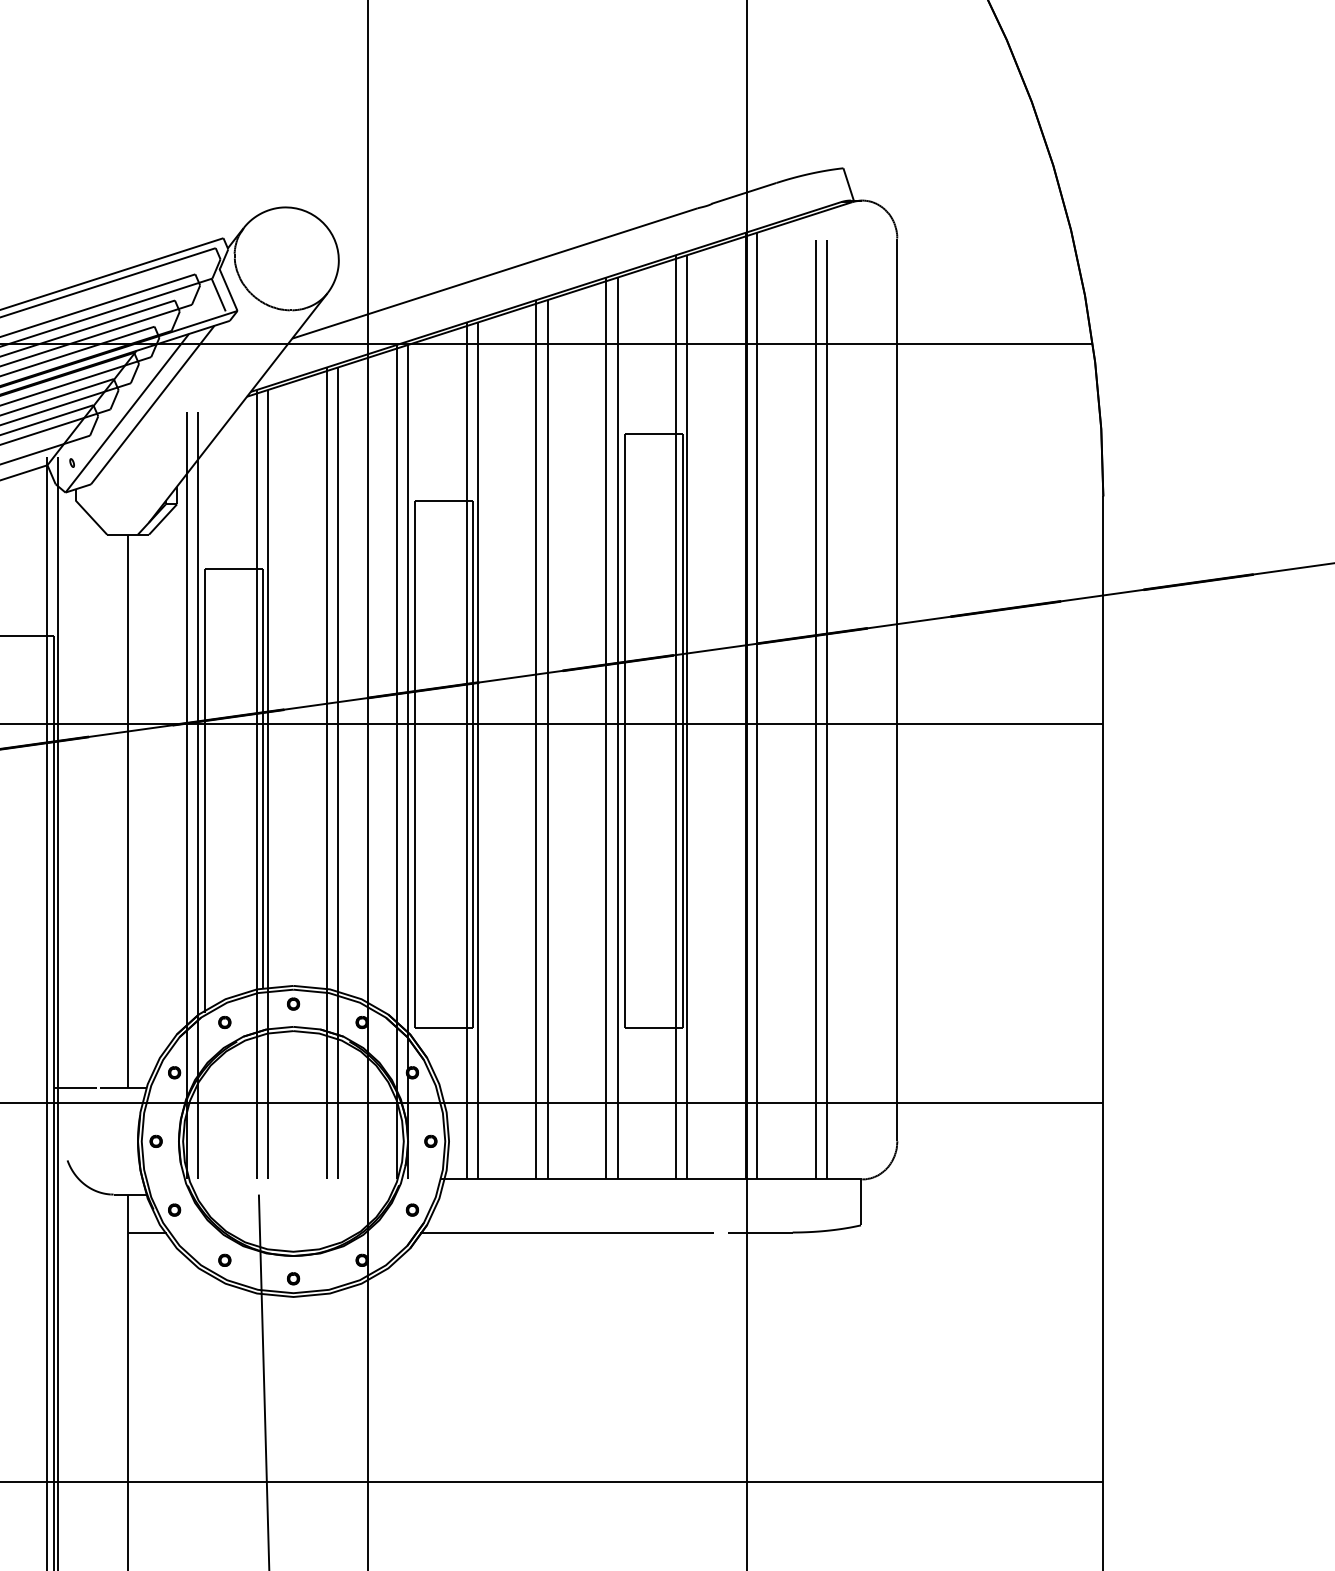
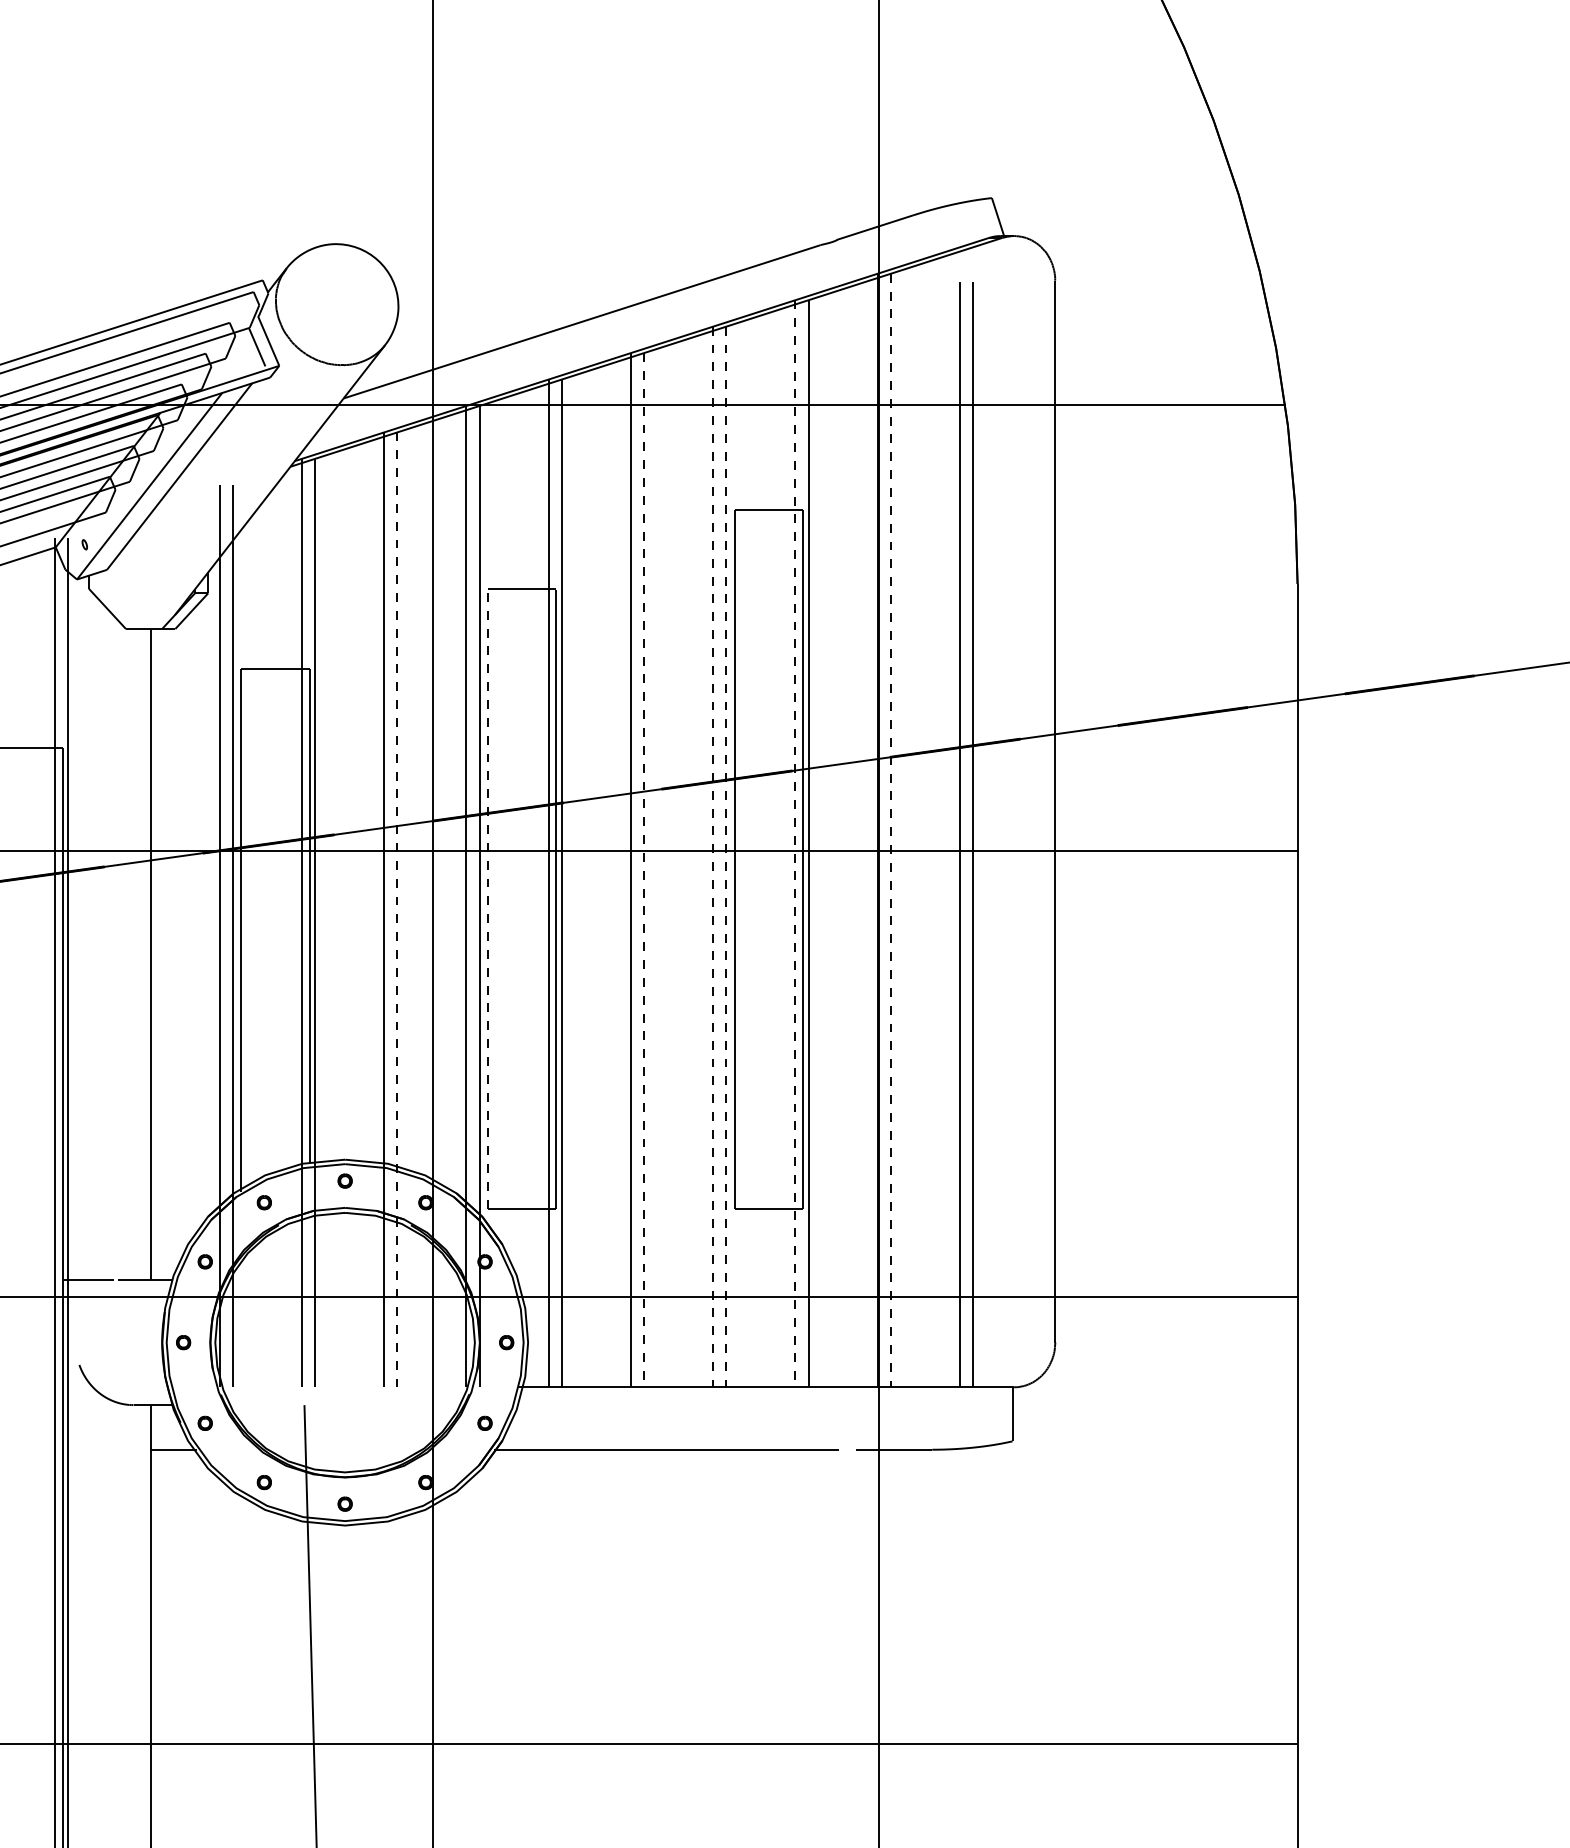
line: (757, 706) -> (890, 831), solid -> dashed
line: (676, 717) -> (795, 844), solid -> dashed
line: (606, 728) -> (713, 856), solid -> dashed
line: (617, 728) -> (726, 856), solid -> dashed
line: (547, 739) -> (643, 869), solid -> dashed
line: (414, 763) -> (487, 898), solid -> dashed
line: (337, 773) -> (396, 909), solid -> dashed

